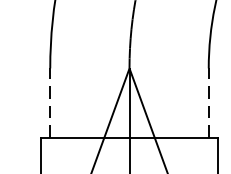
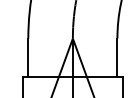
line: (50, 102) -> (28, 57), dashed -> solid
line: (208, 102) -> (117, 57), dashed -> solid

